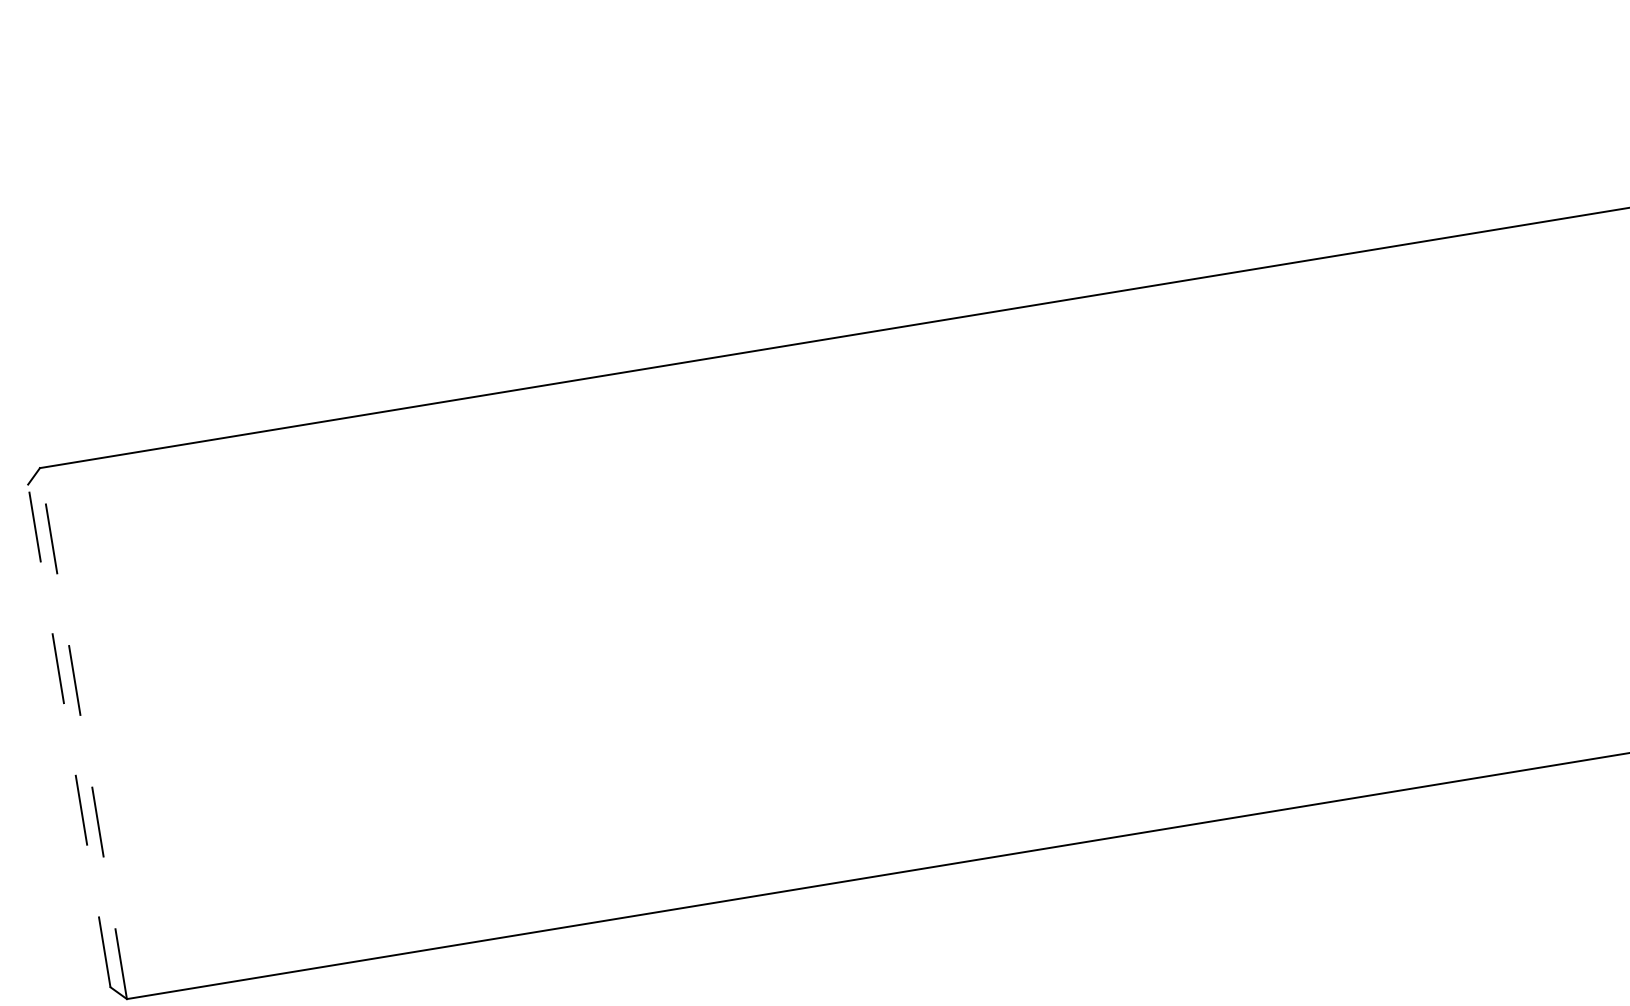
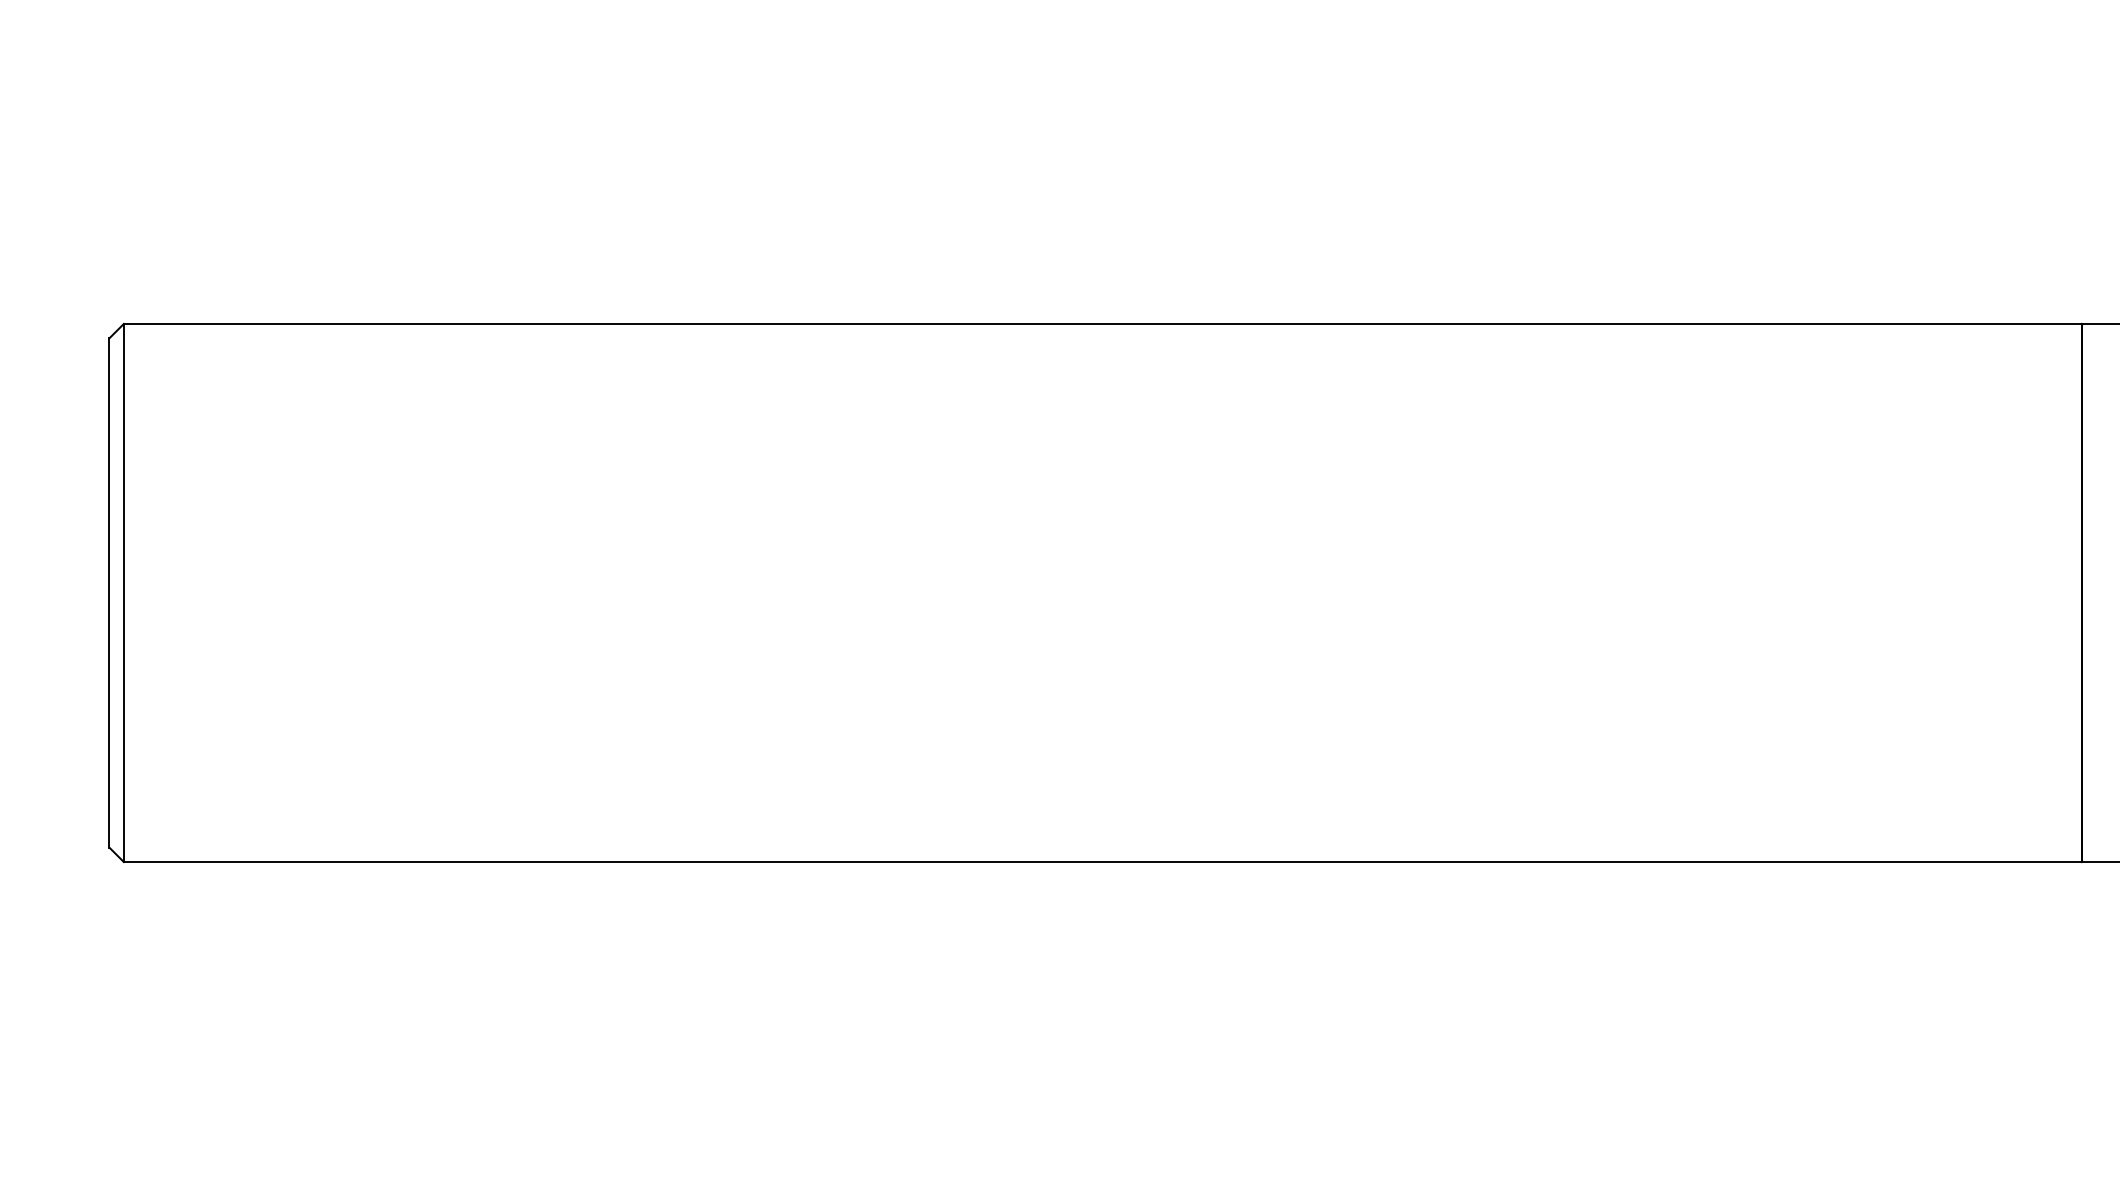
line: (83, 733) -> (123, 592), dashed -> solid
line: (69, 736) -> (109, 593), dashed -> solid

